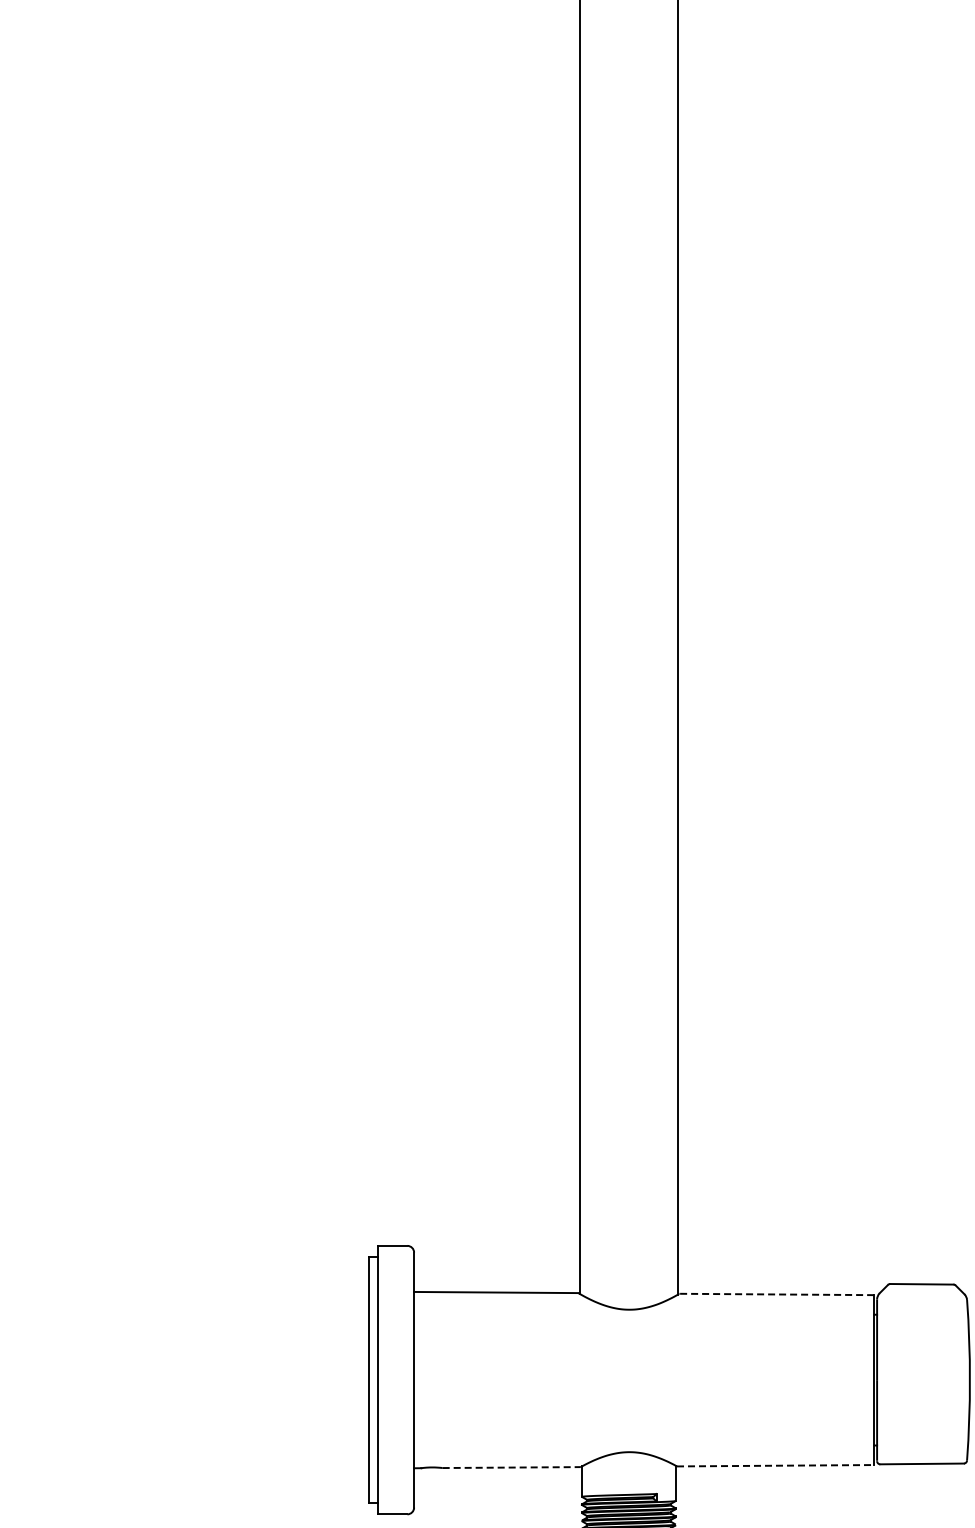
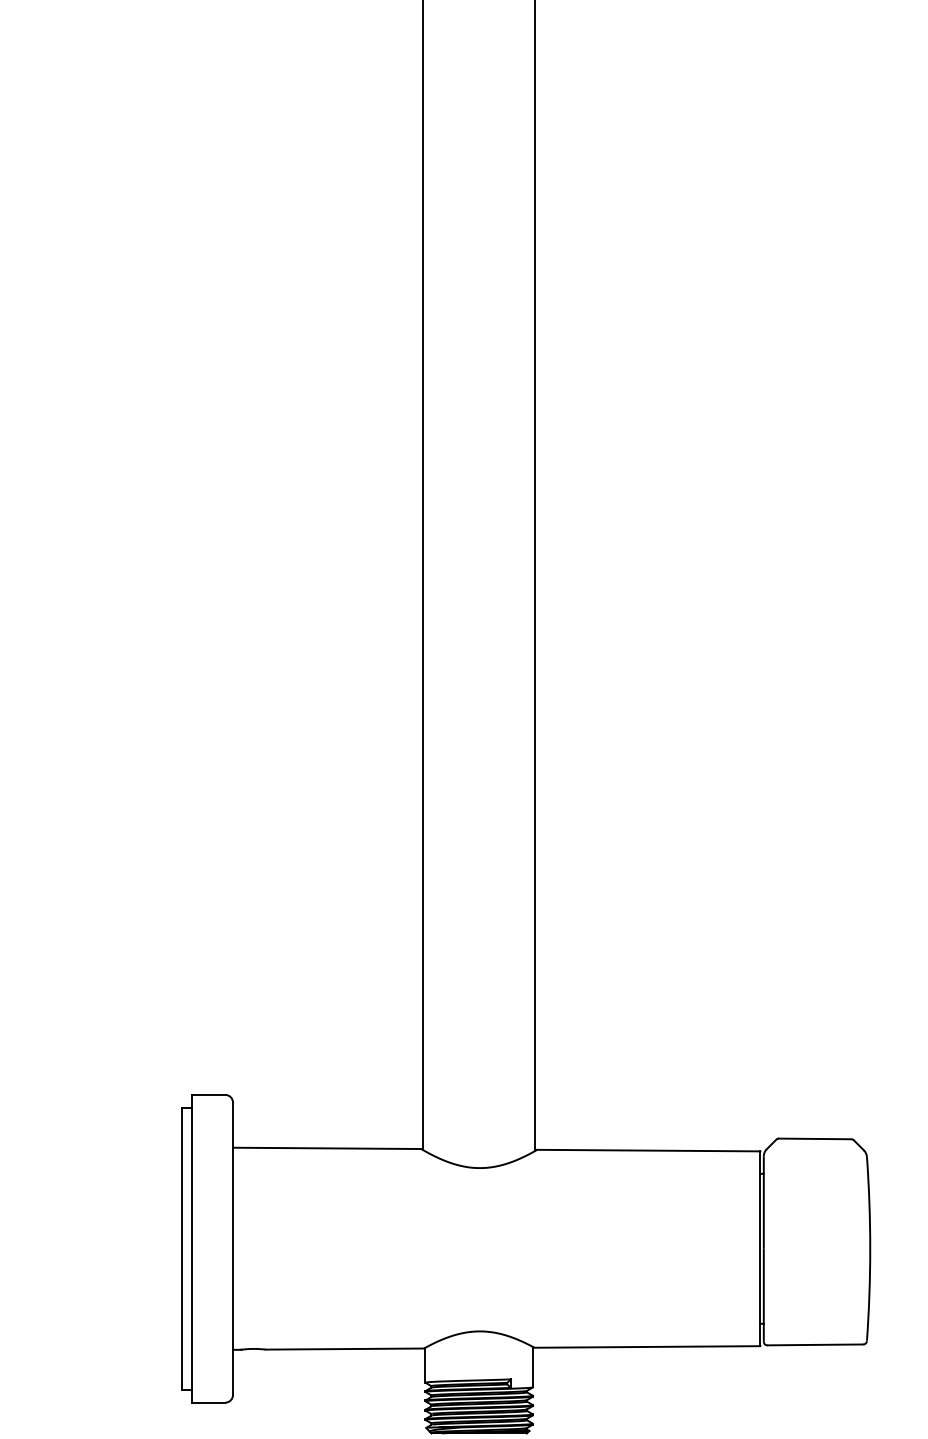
line: (776, 1294) -> (648, 1150), dashed -> solid
line: (775, 1465) -> (647, 1346), dashed -> solid
line: (512, 1467) -> (345, 1348), dashed -> solid

